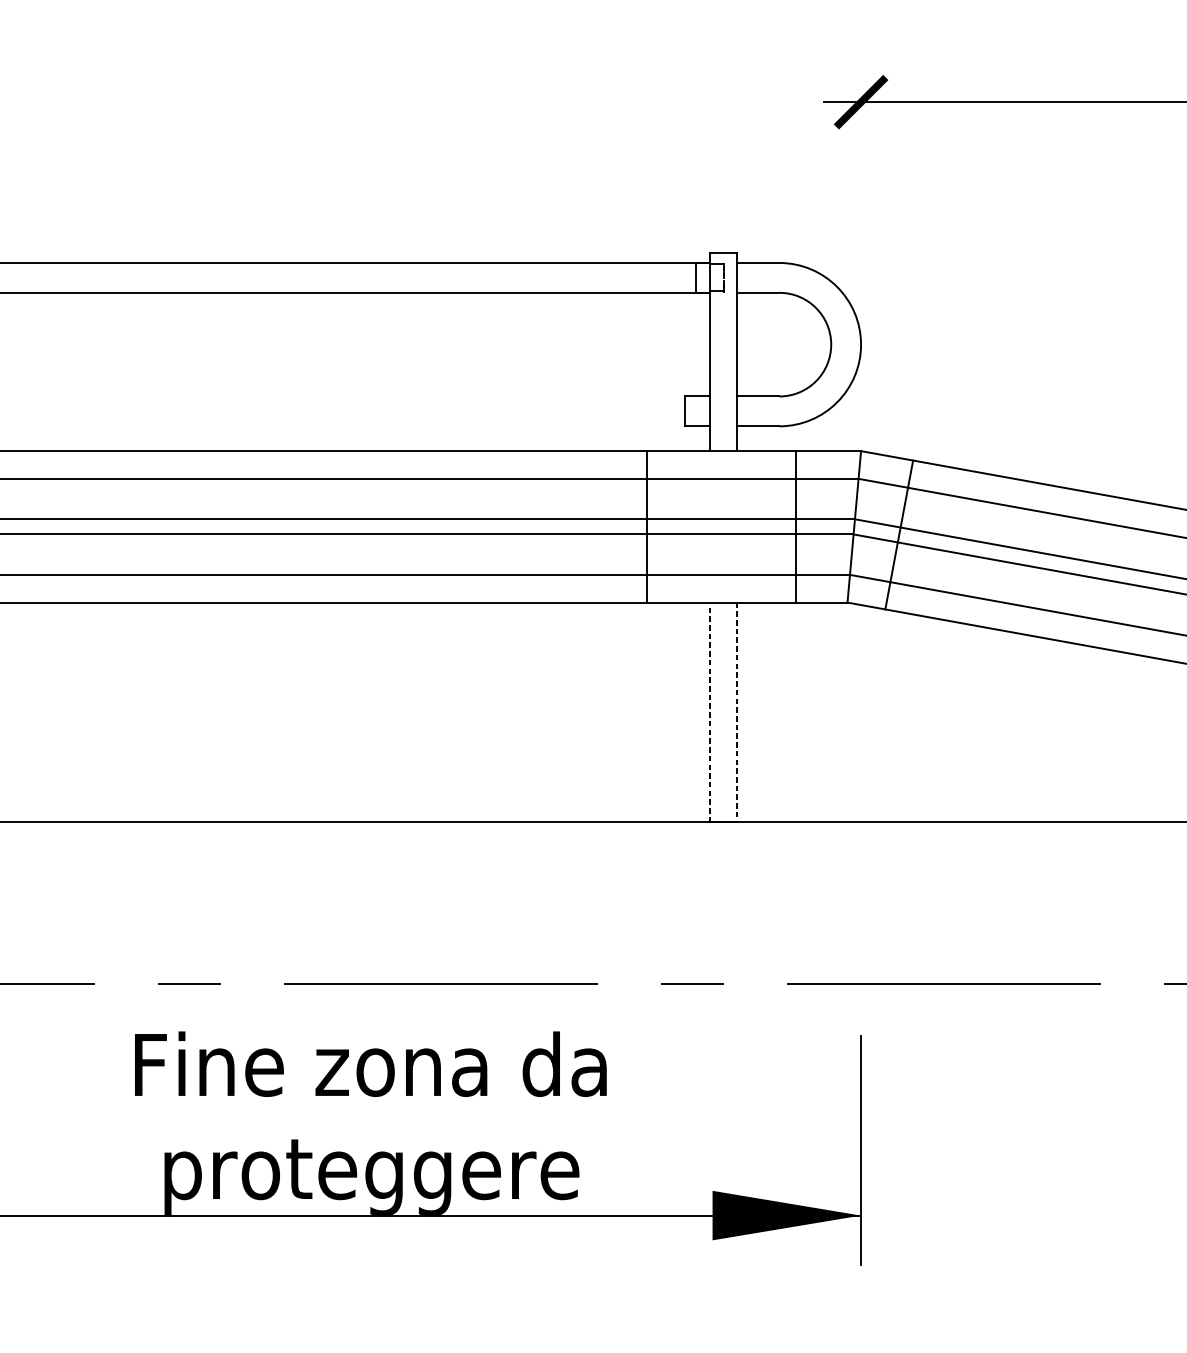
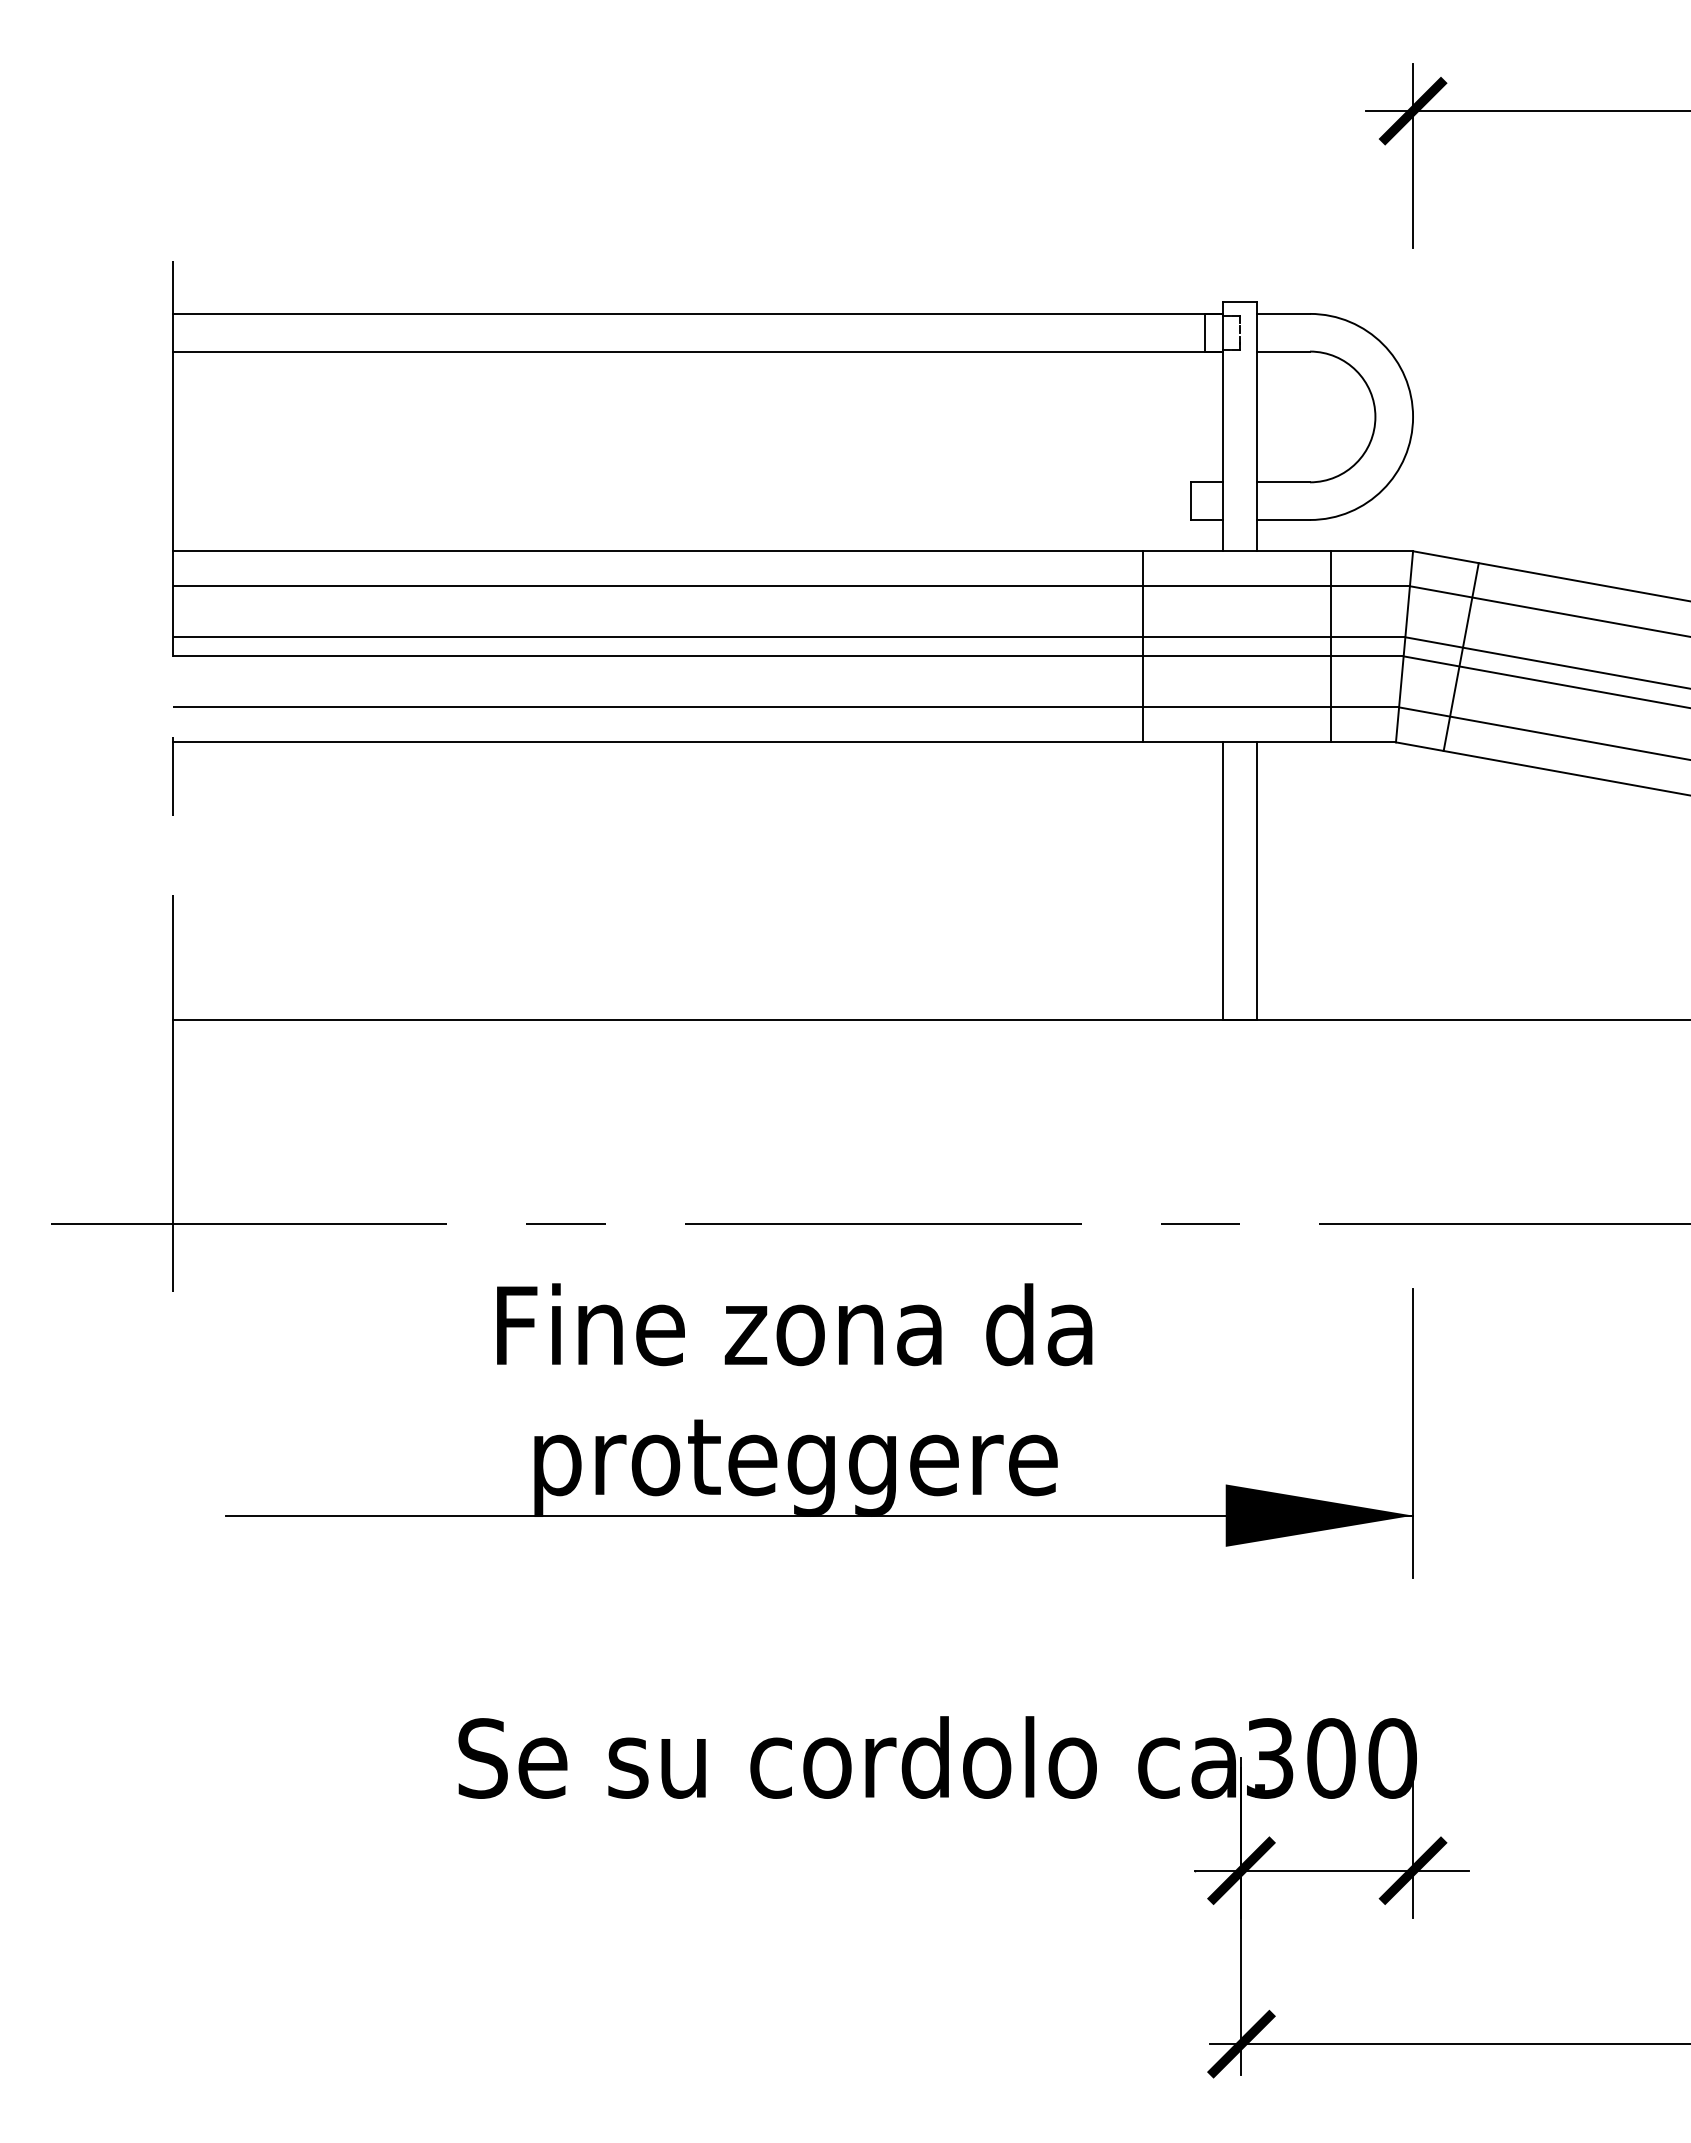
line: (861, 137) -> (1413, 155), added
line: (710, 712) -> (1222, 880), dashed -> solid
line: (736, 712) -> (1256, 880), dashed -> solid

